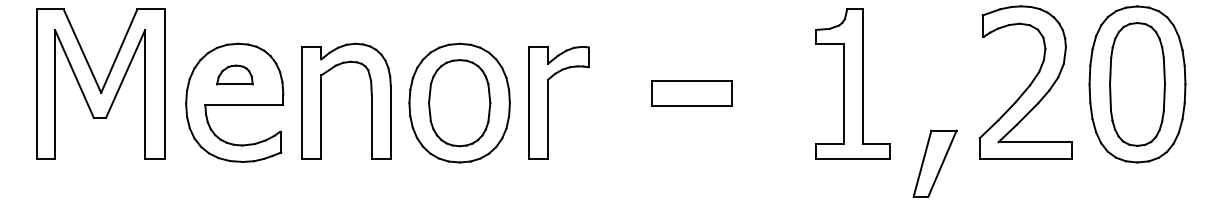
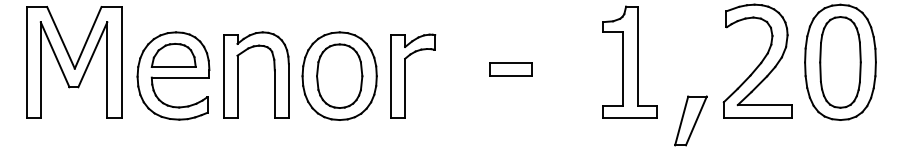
part: (234, 75) -> (173, 55), size x1.67
part: (690, 94) -> (510, 69), size x0.71

